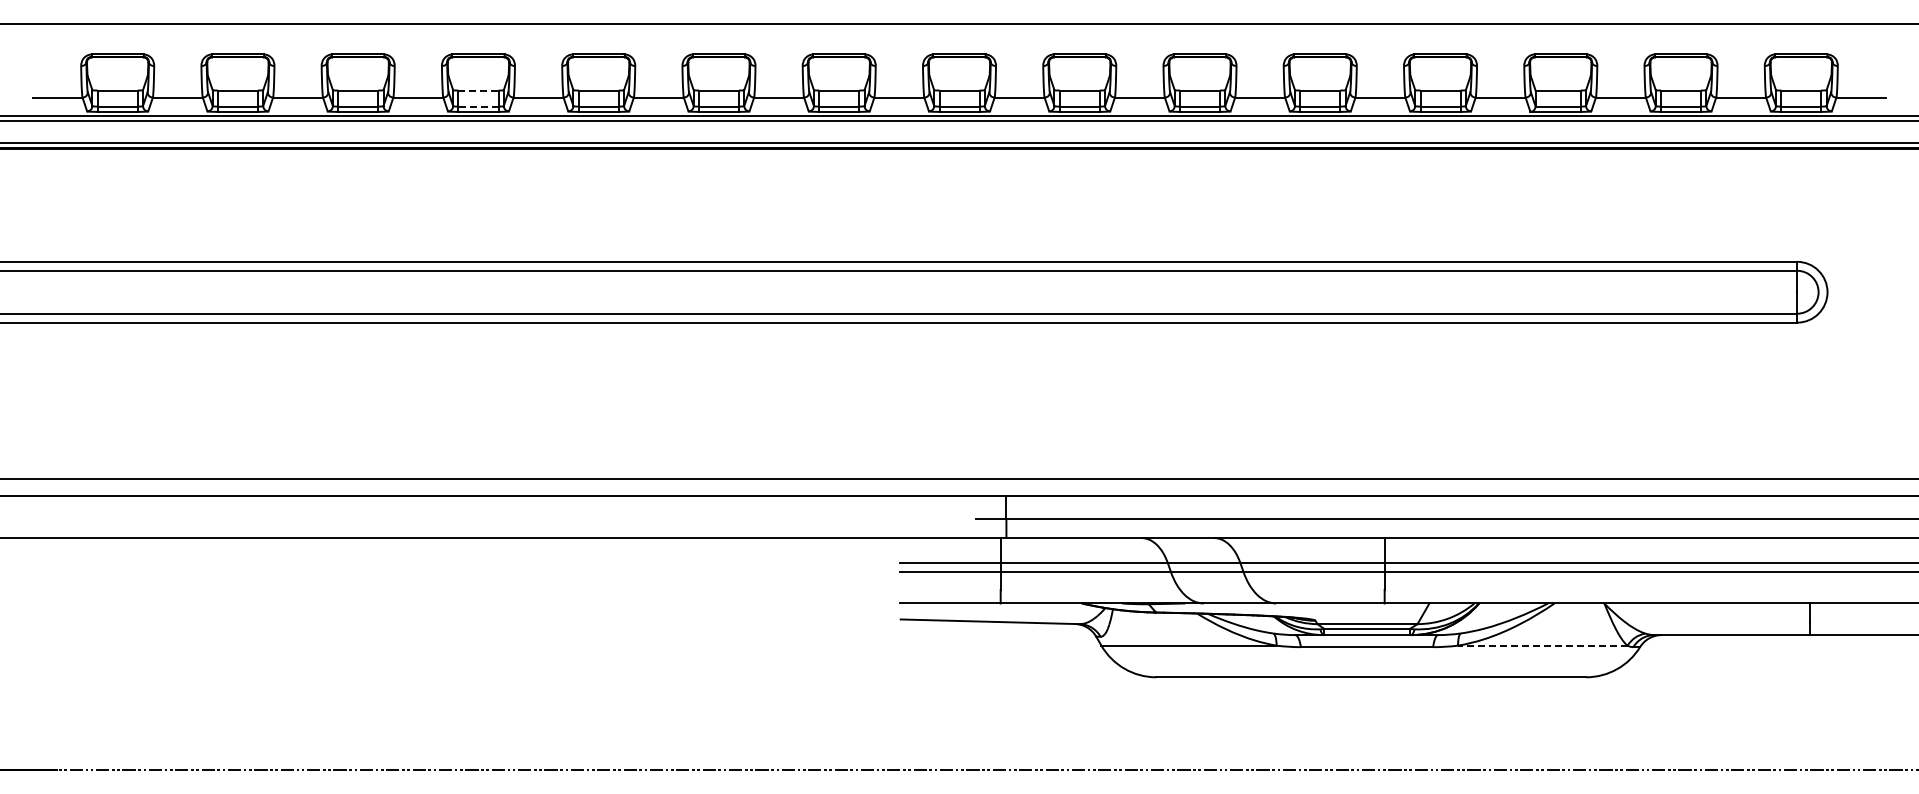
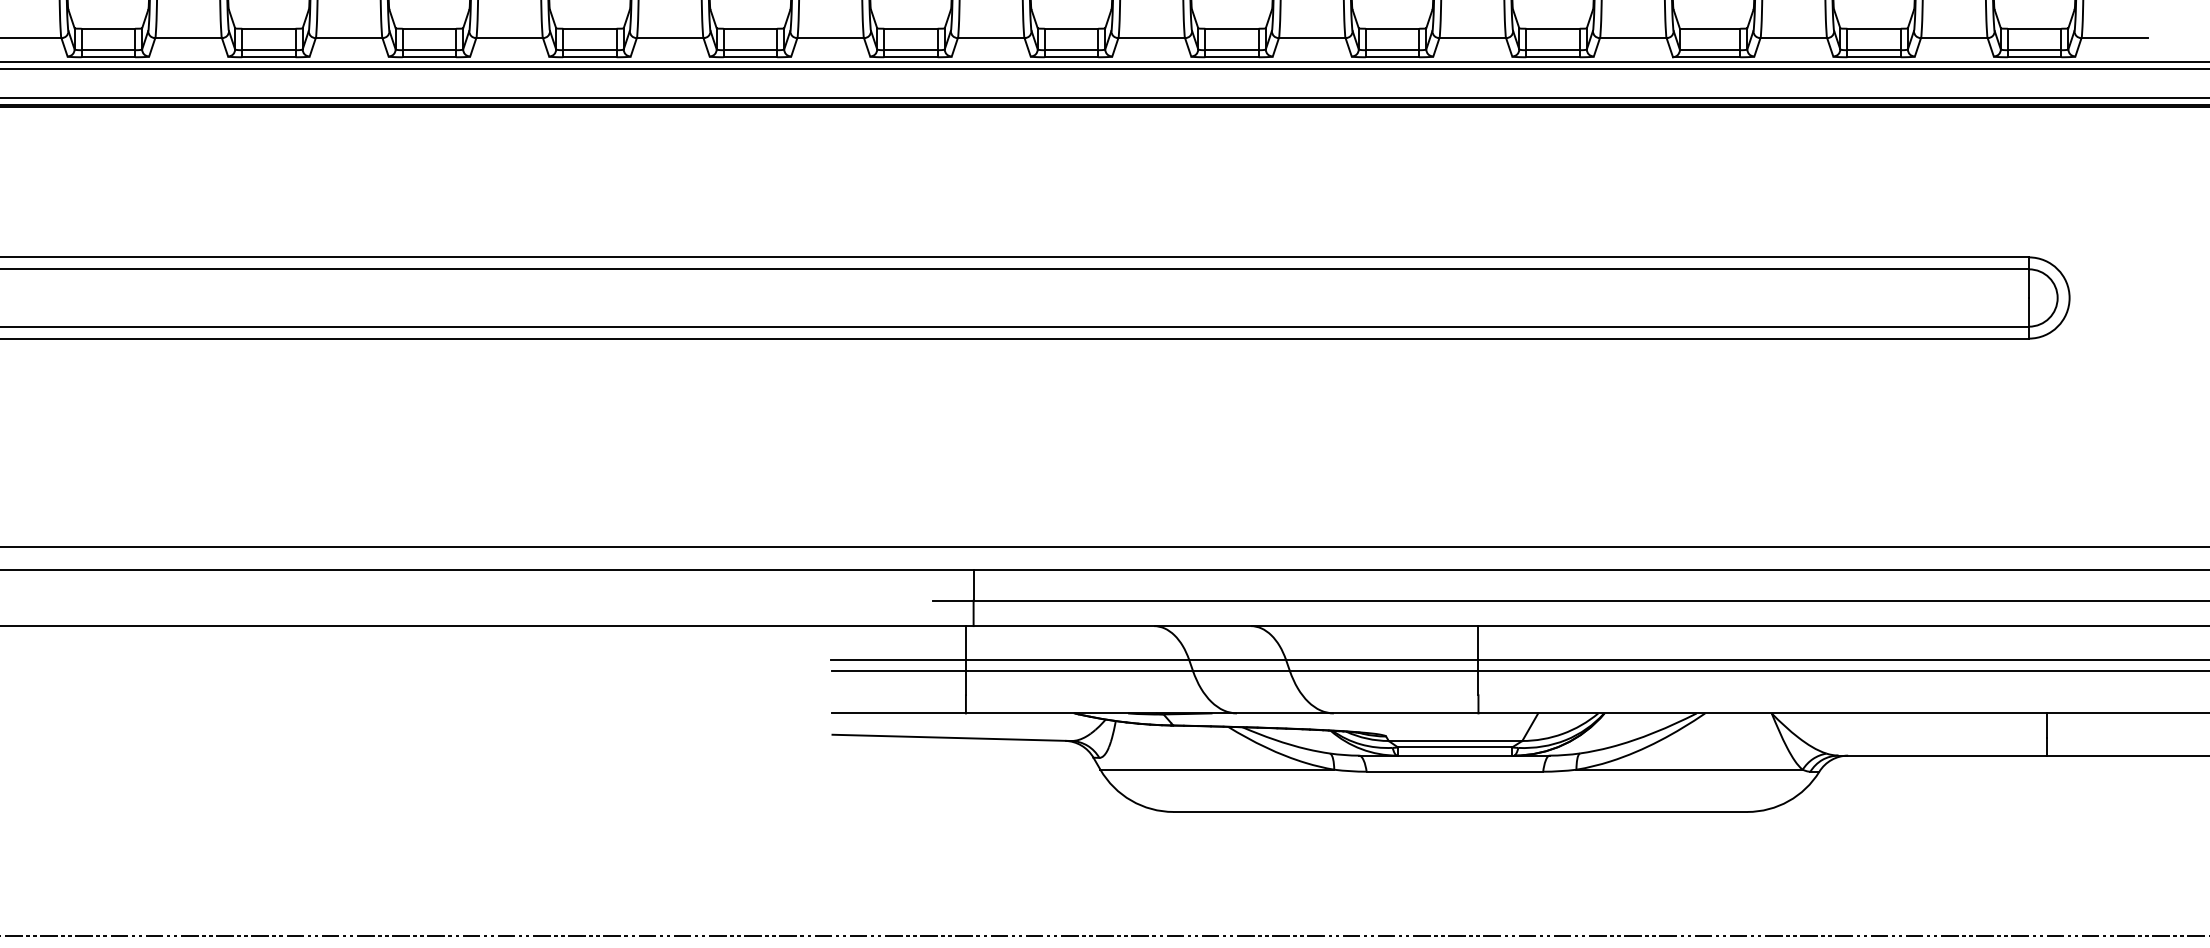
line: (478, 90) -> (268, 28), dashed -> solid
line: (478, 106) -> (268, 50), dashed -> solid
line: (1542, 645) -> (1689, 769), dashed -> solid

